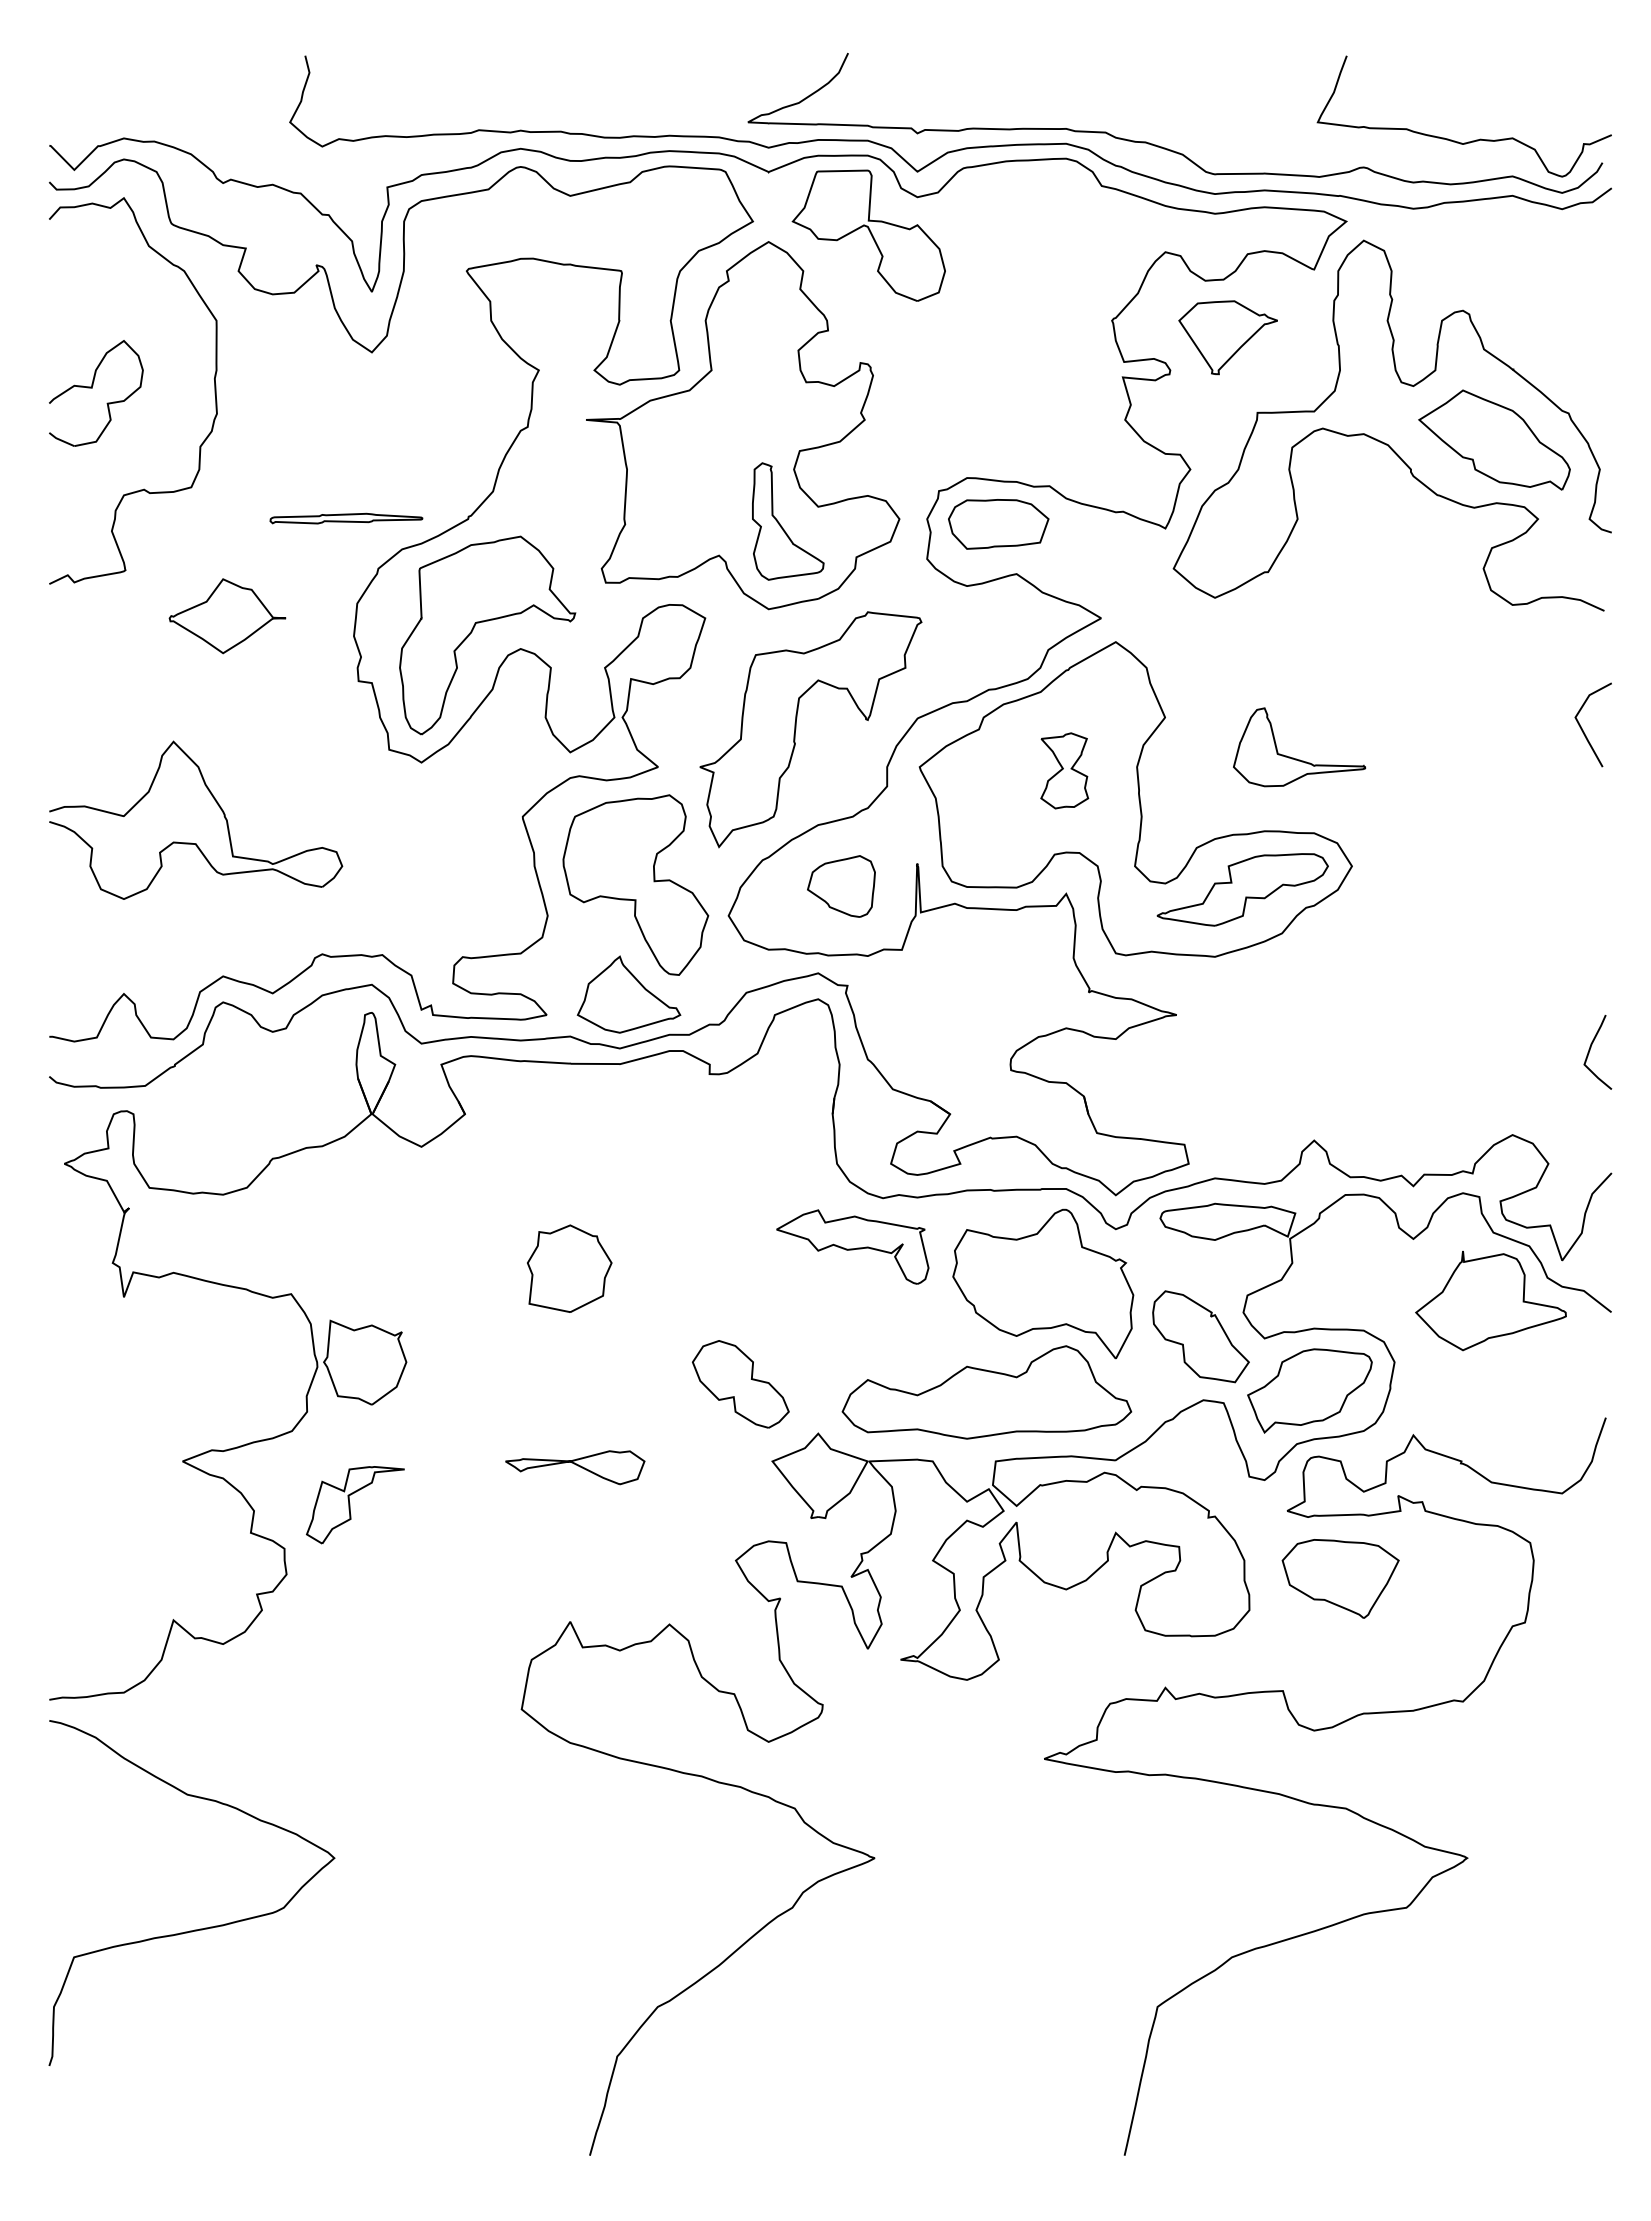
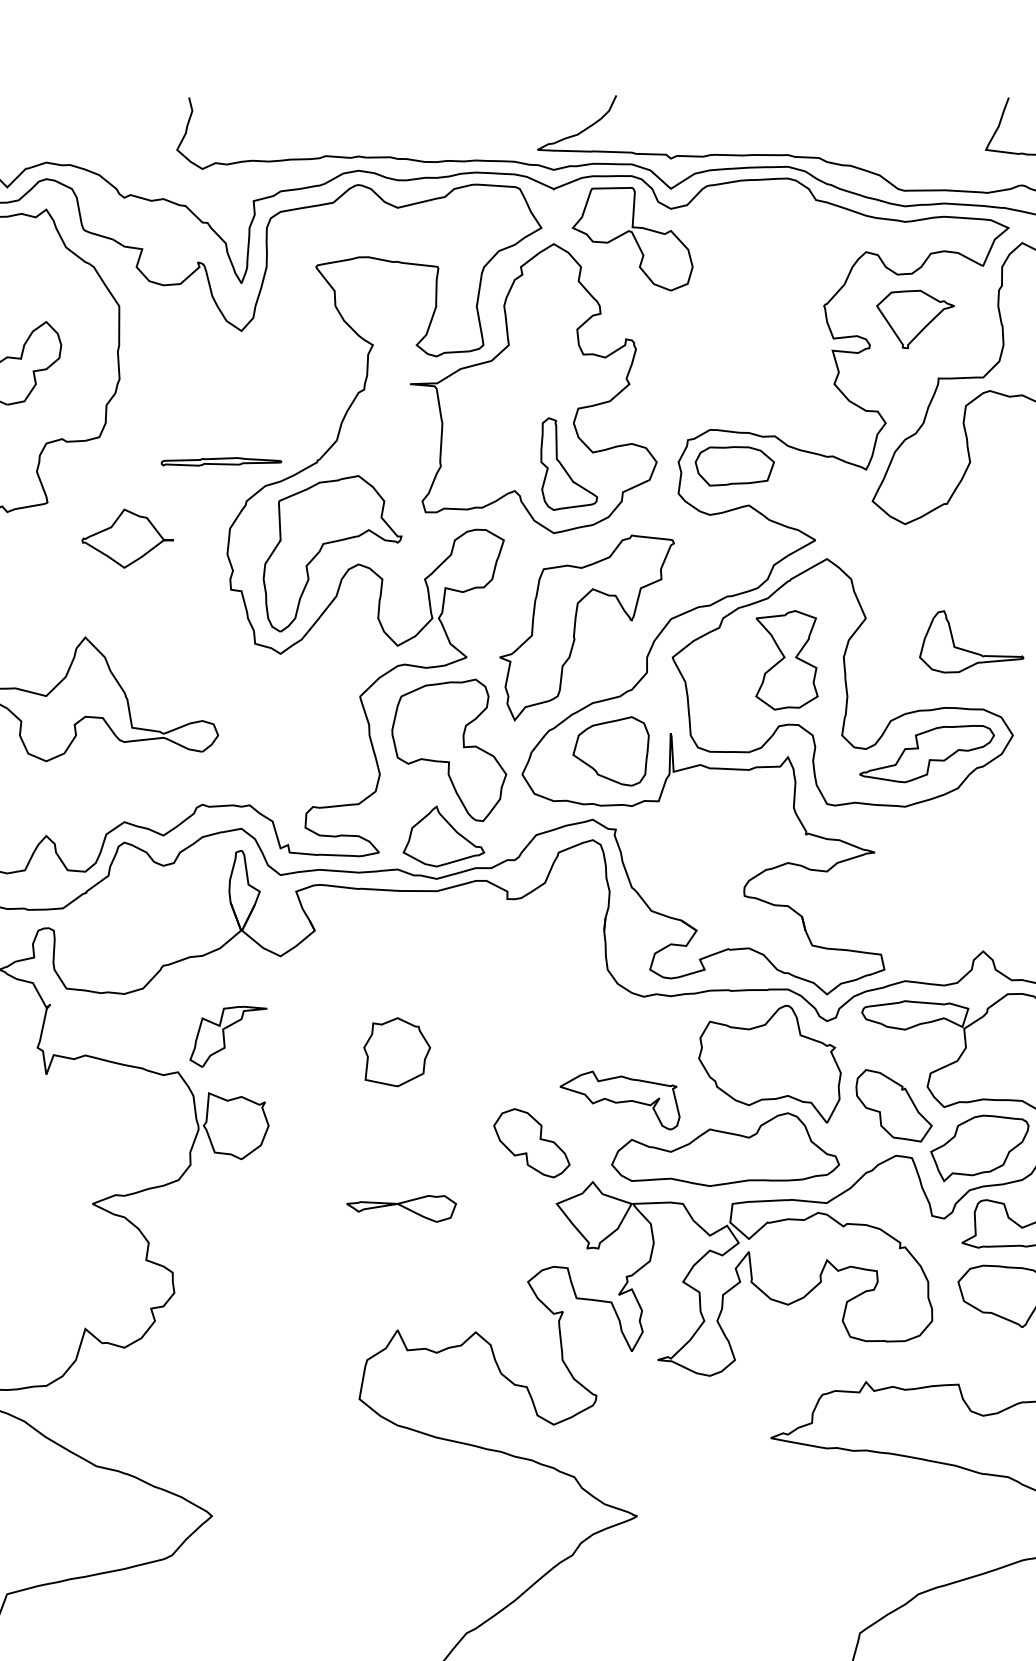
part: (1064, 770) -> (786, 660), size x1.67
part: (841, 886) -> (611, 751), size x1.43
part: (852, 1246) -> (619, 1100), moved
part: (355, 1505) -> (228, 1037), moved

